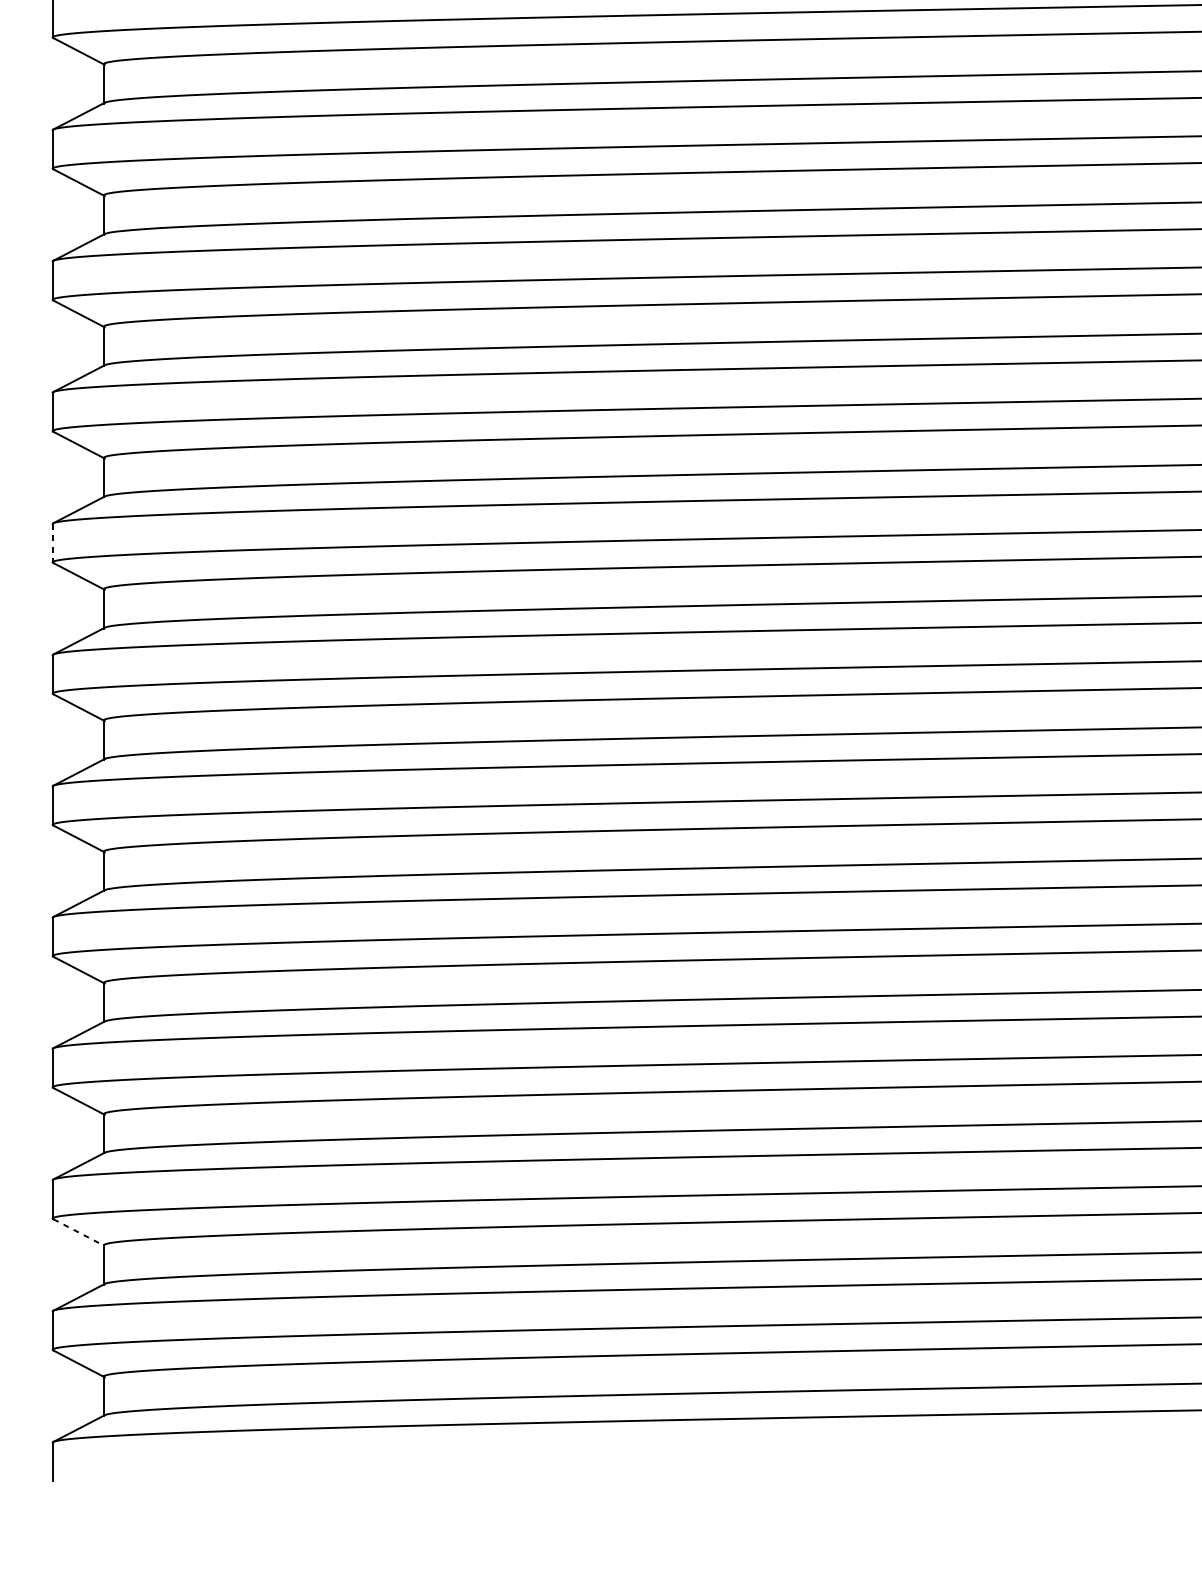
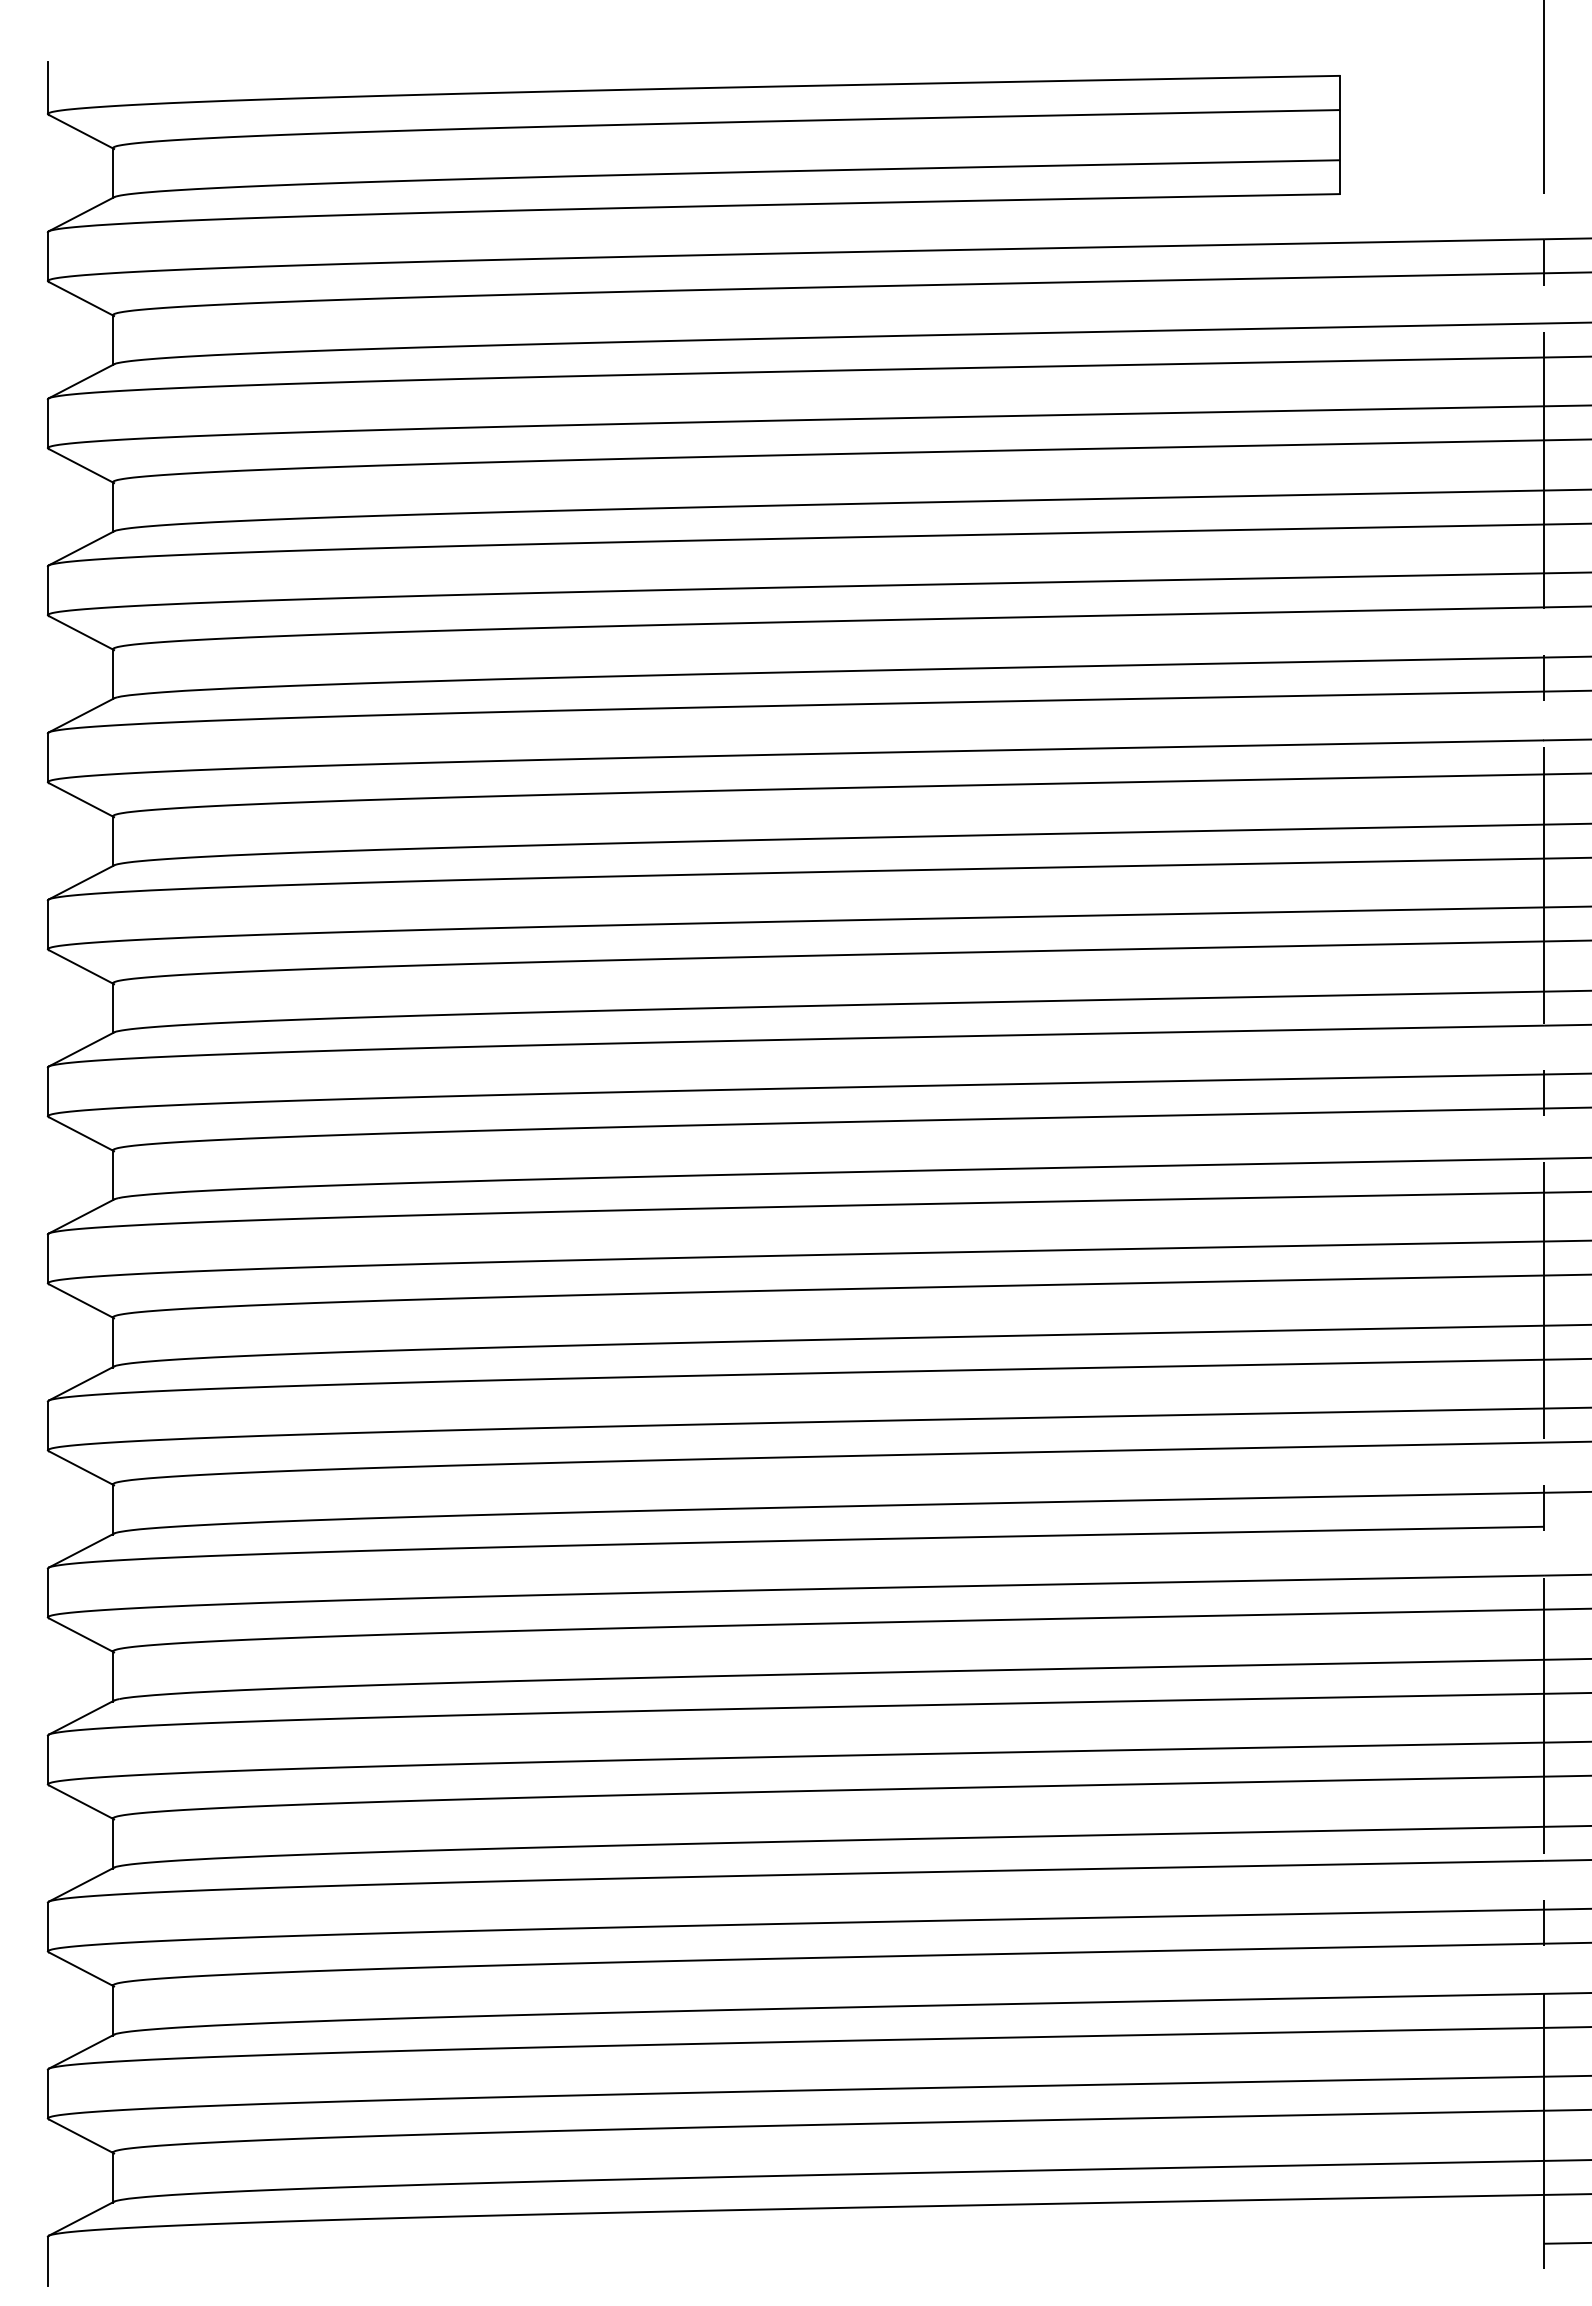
line: (52, 543) -> (47, 1092), dashed -> solid
line: (79, 1232) -> (81, 1969), dashed -> solid

